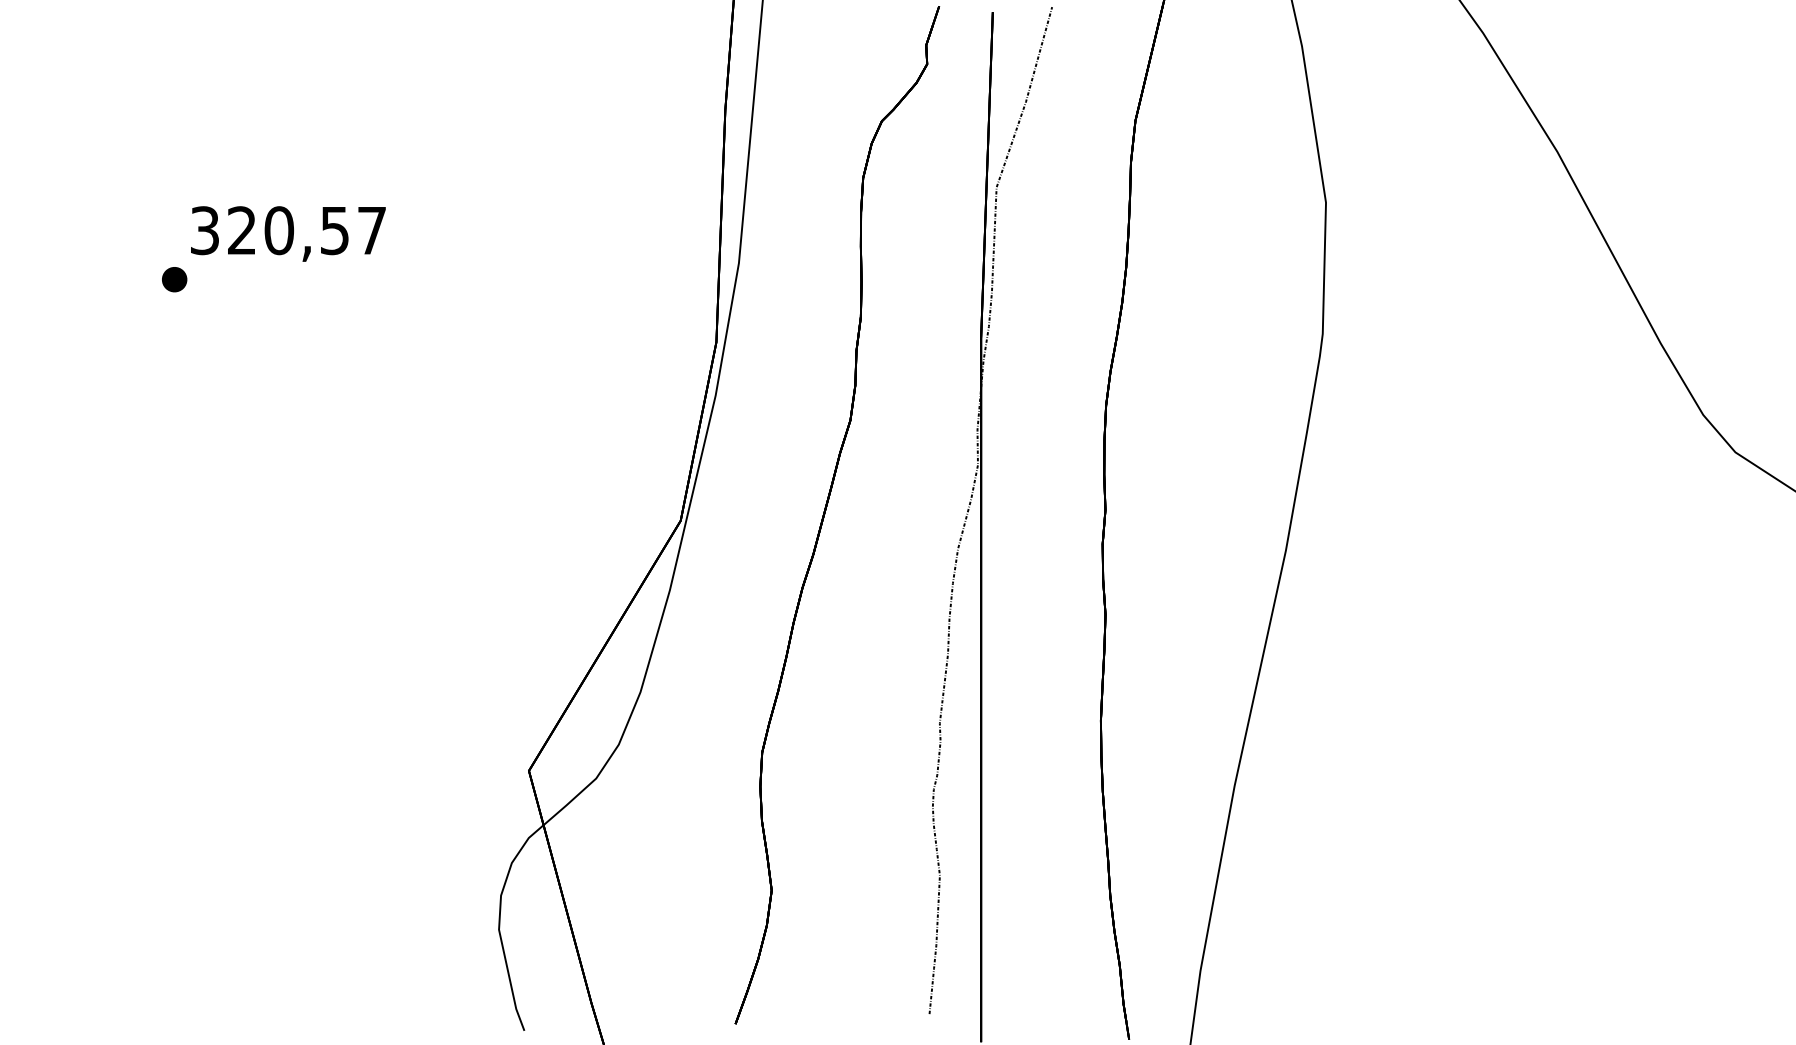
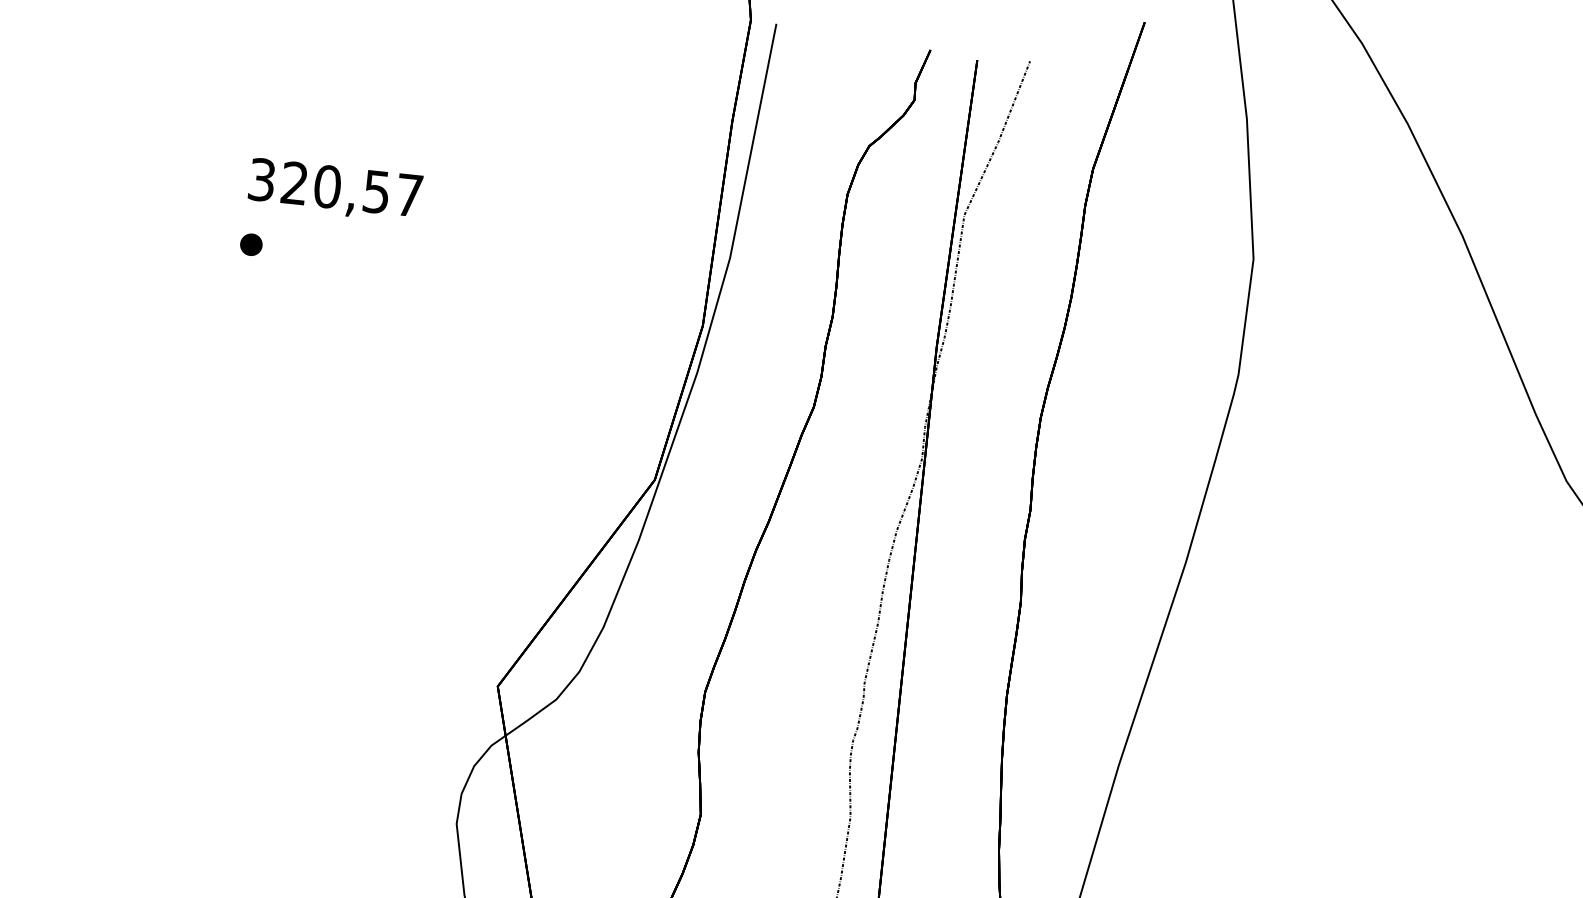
part: (174, 279) -> (251, 244), moved

